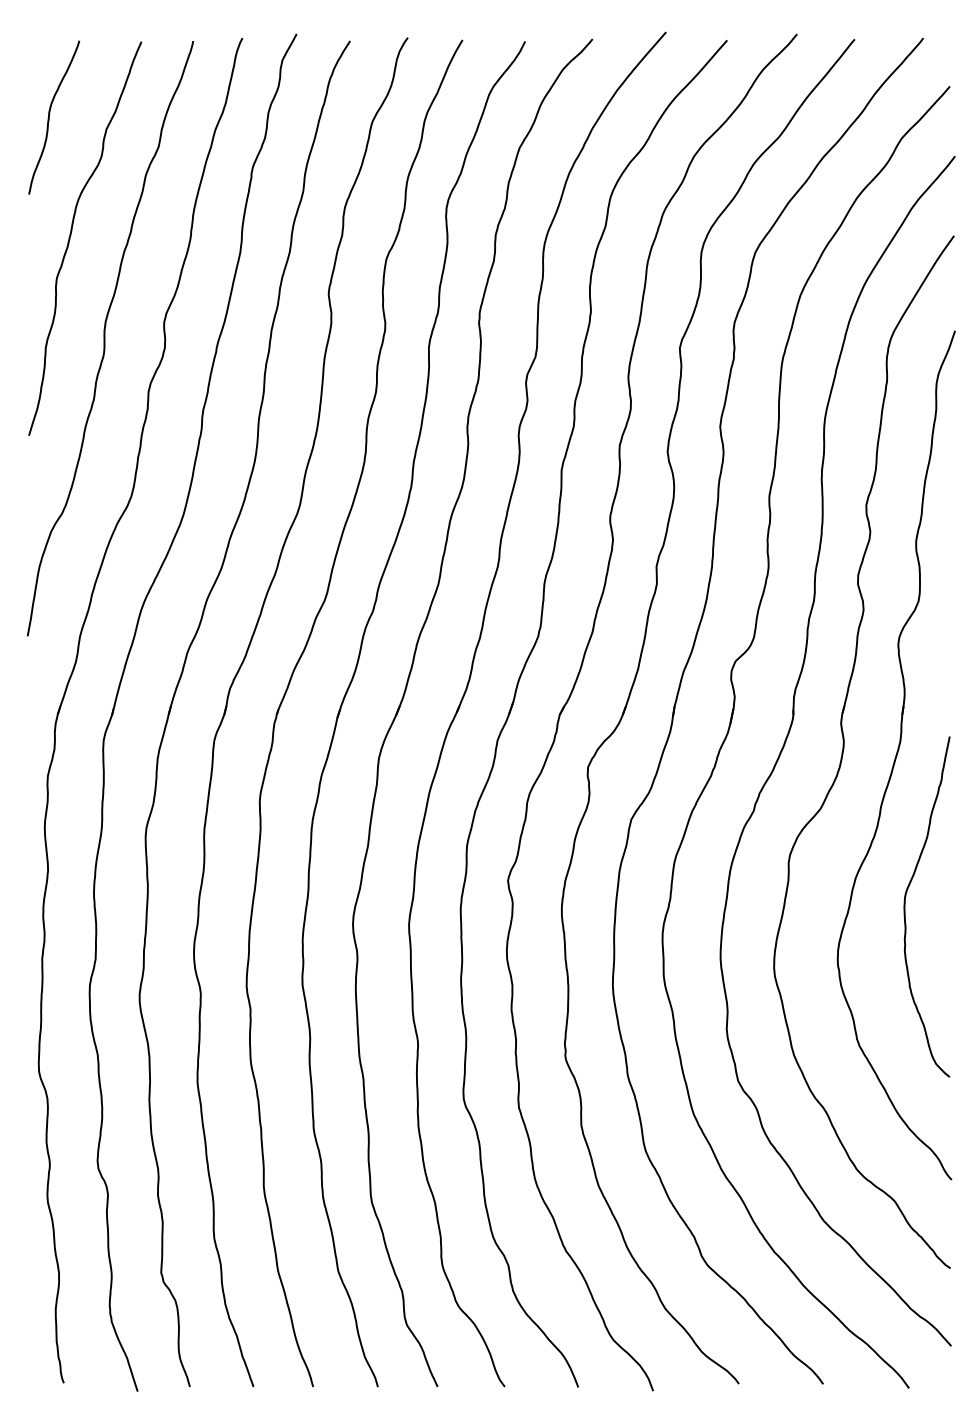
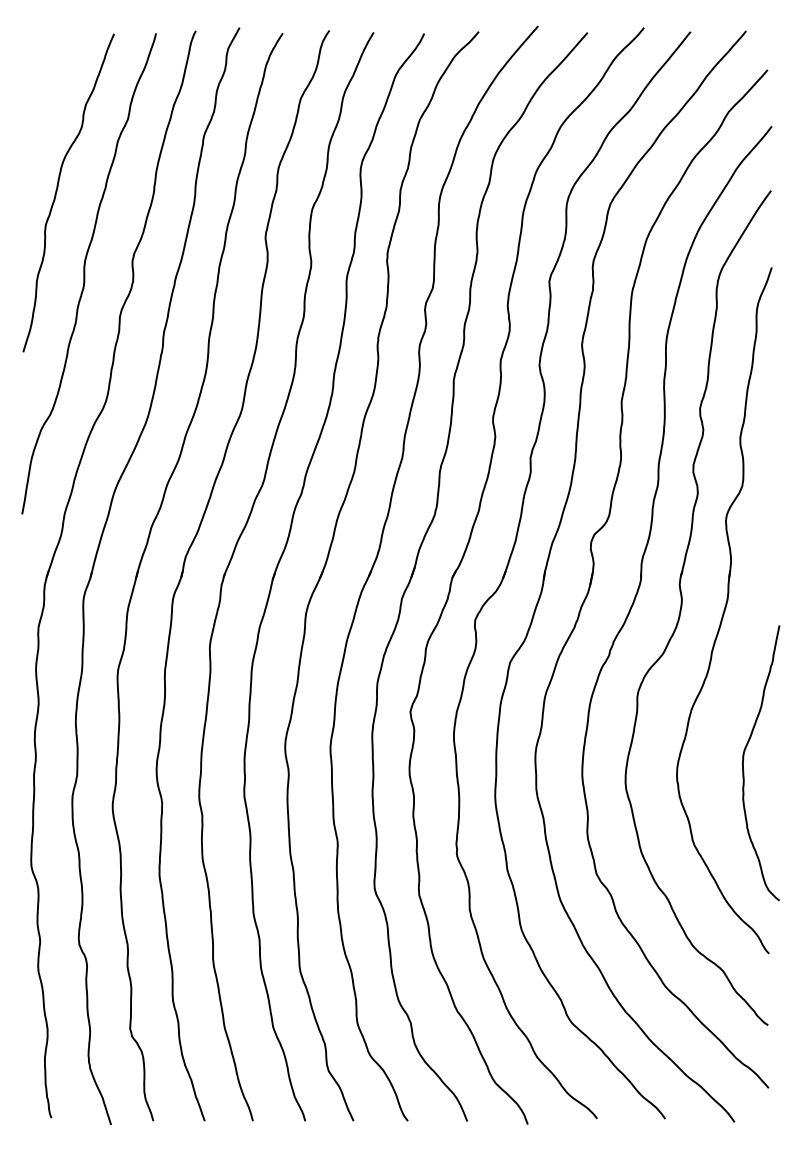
curve: (50, 118) -> (40, 95), removed
curve: (906, 901) -> (744, 758), moved

